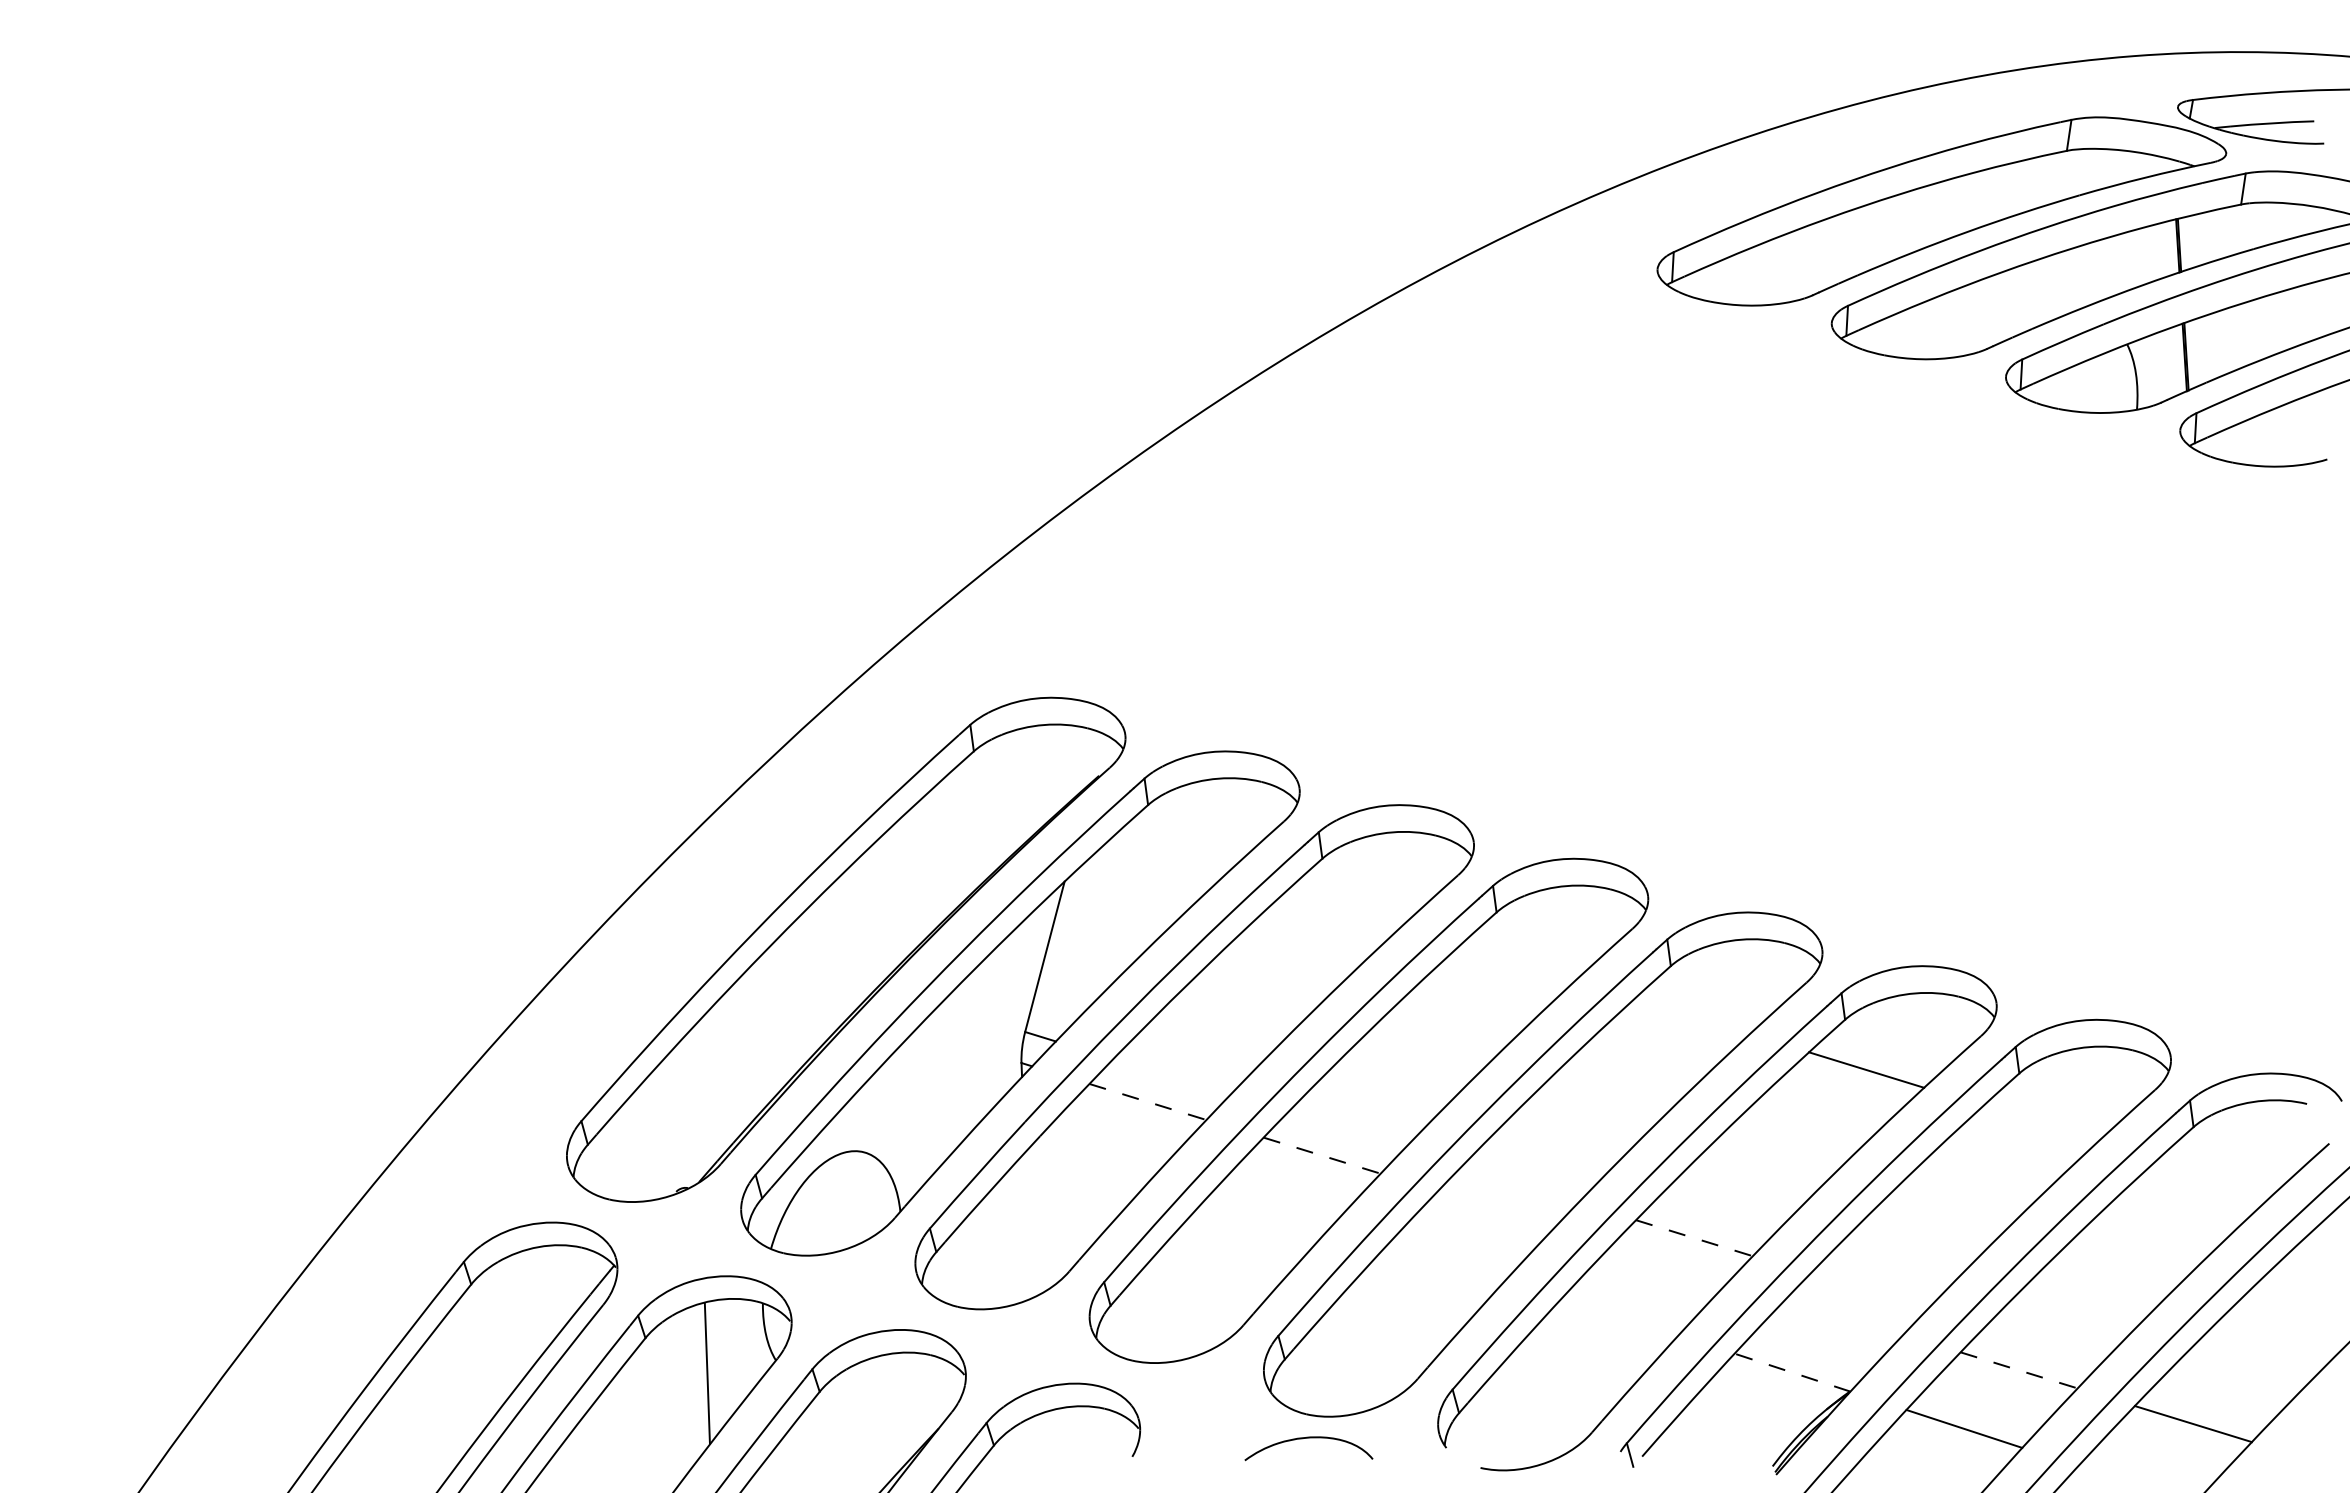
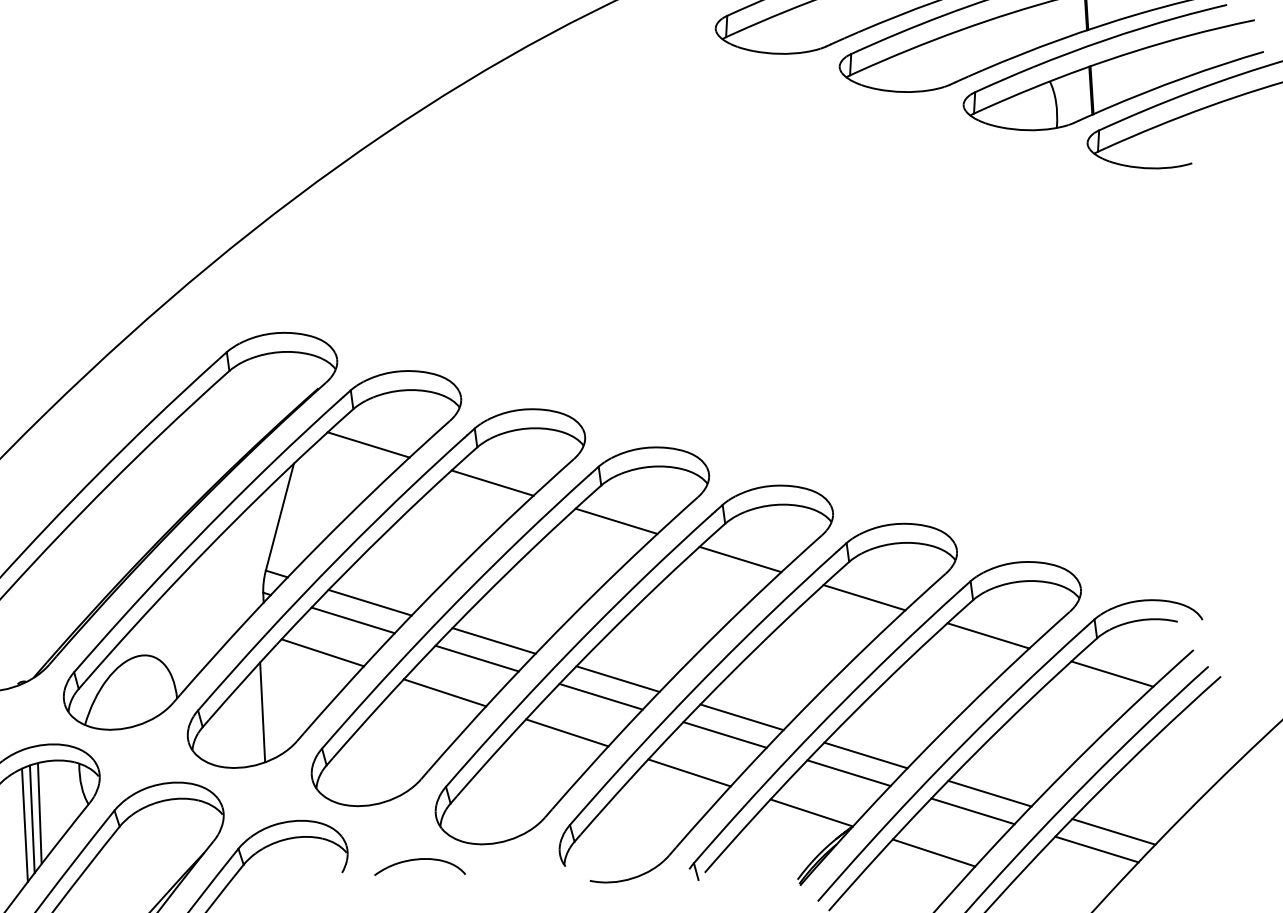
line: (1169, 855) -> (368, 445), added
line: (1343, 908) -> (492, 482), added
line: (1517, 962) -> (616, 521), added
line: (1692, 1016) -> (740, 559), added
line: (1171, 1077) -> (369, 602), added
line: (1148, 1102) -> (353, 620), dashed -> solid
line: (2040, 1123) -> (988, 635), added
line: (1345, 1130) -> (493, 640), added
line: (1105, 1147) -> (323, 652), added
line: (1322, 1155) -> (477, 658), dashed -> solid
line: (2214, 1177) -> (1111, 674), added
line: (1519, 1184) -> (617, 679), added
line: (1276, 1203) -> (444, 692), added
line: (1495, 1209) -> (600, 696), added
line: (1020, 1231) -> (262, 712), added
line: (1694, 1238) -> (742, 717), dashed -> solid
line: (1448, 1260) -> (567, 733), added
line: (1670, 1263) -> (724, 735), added
line: (1868, 1291) -> (865, 755), added
line: (1620, 1316) -> (689, 773), added
line: (1844, 1316) -> (848, 773), added
line: (2042, 1345) -> (989, 793), added
line: (2019, 1370) -> (973, 811), dashed -> solid
line: (1792, 1372) -> (811, 812), dashed -> solid
line: (696, 1381) -> (32, 819), added
line: (686, 1389) -> (24, 824), added
line: (2216, 1399) -> (1113, 832), added
curve: (1308, 1438) -> (419, 859), moved

